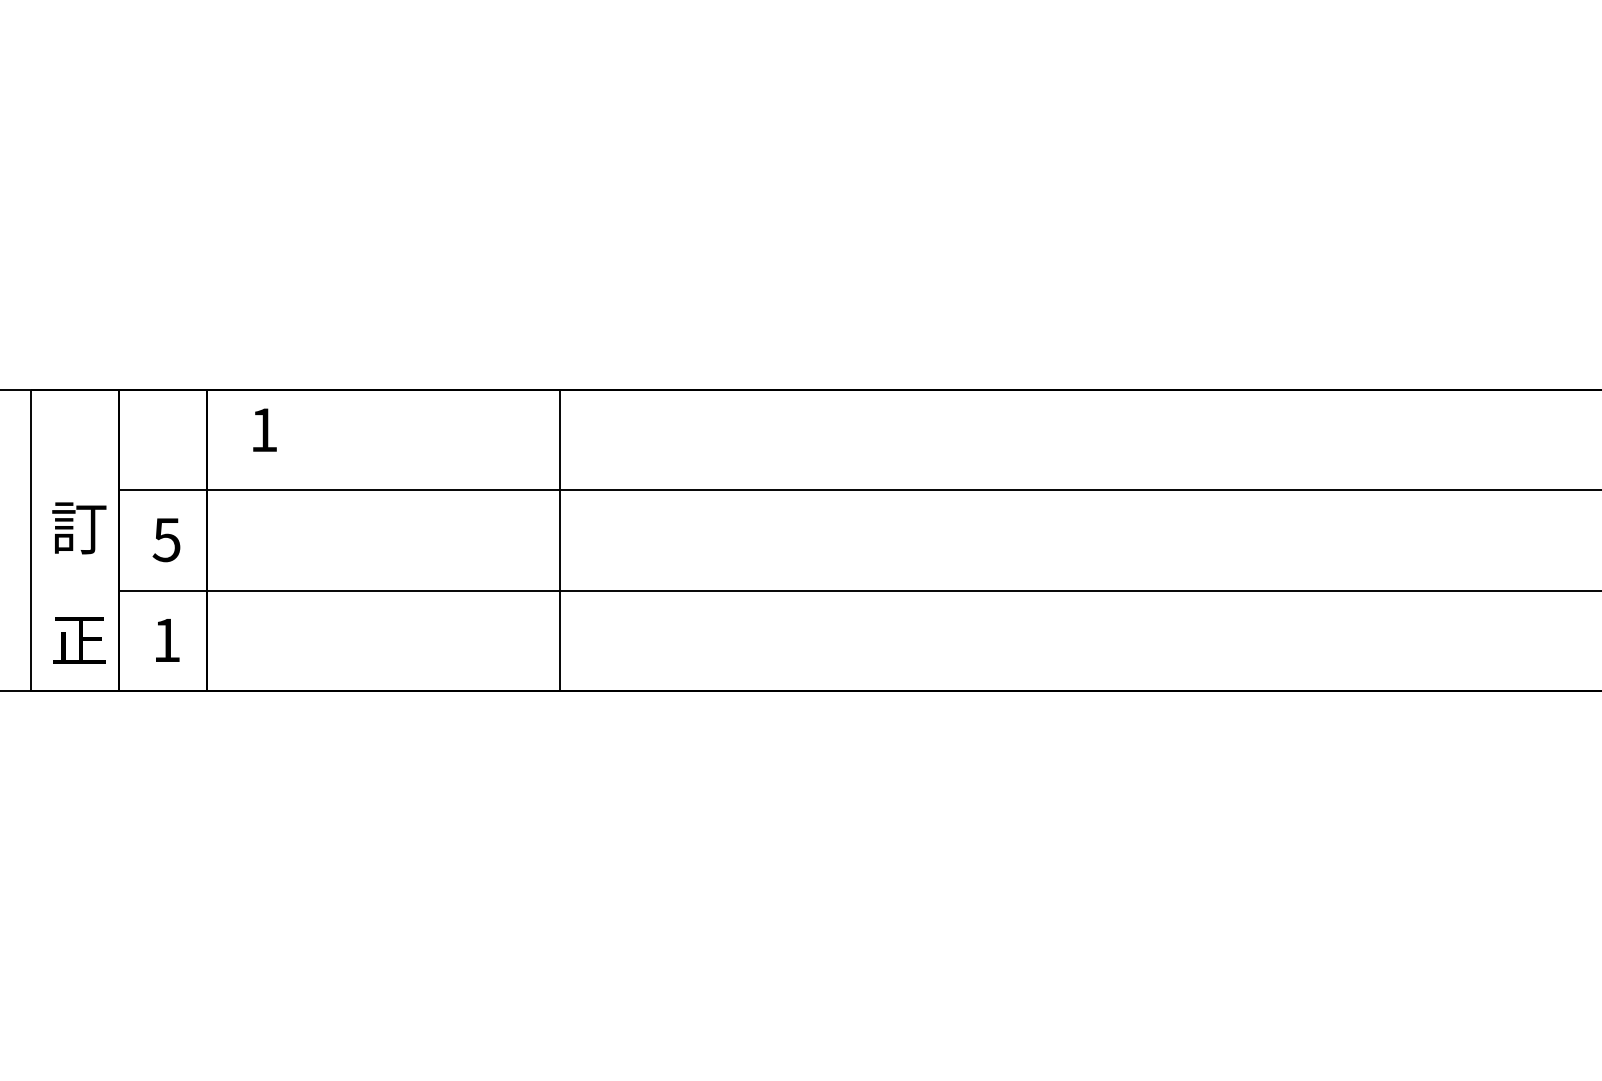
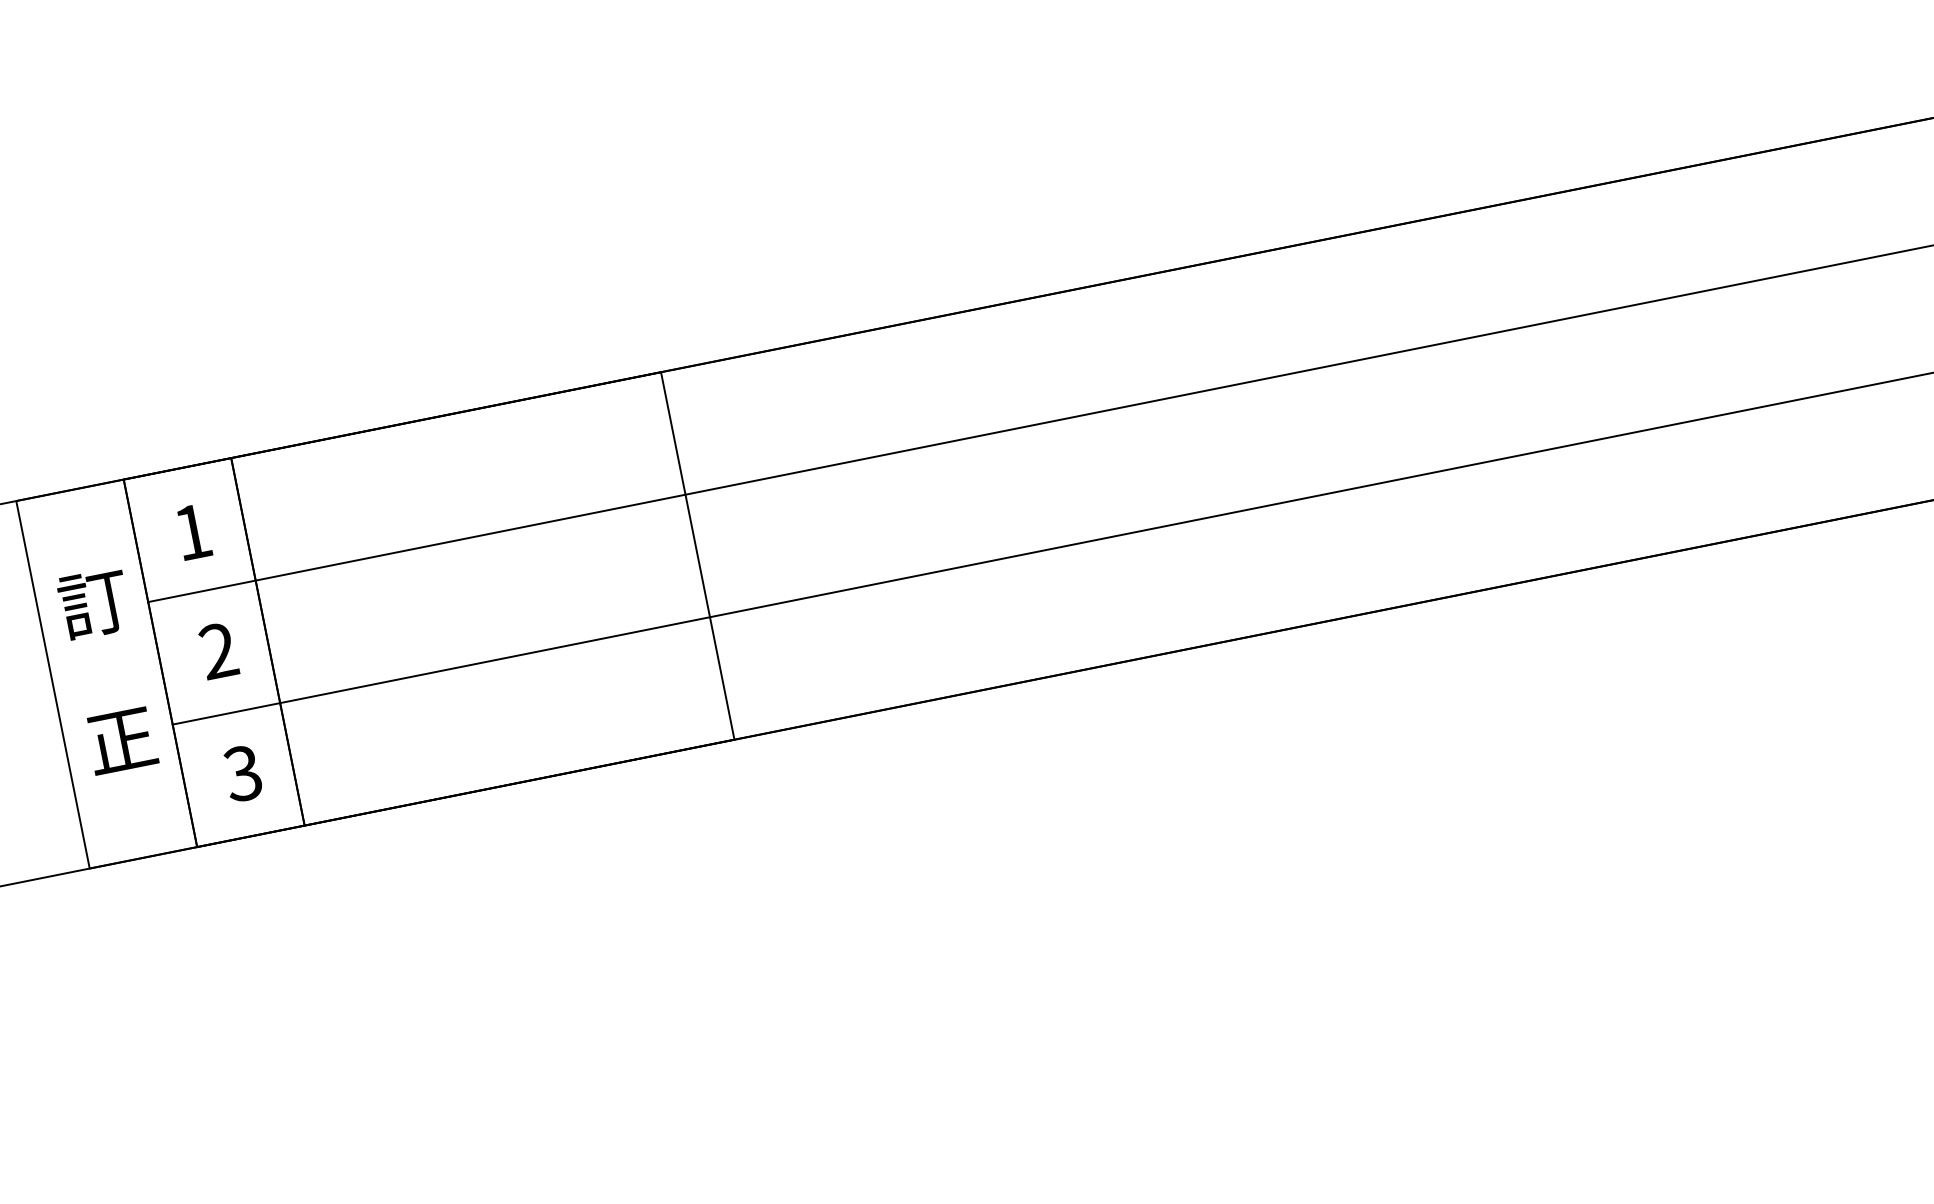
text: (264, 429) -> (193, 531), moved
text: (166, 539) -> (218, 650), 5 -> 2
text: (79, 582) -> (107, 670), moved
text: (166, 640) -> (242, 773), 1 -> 3

